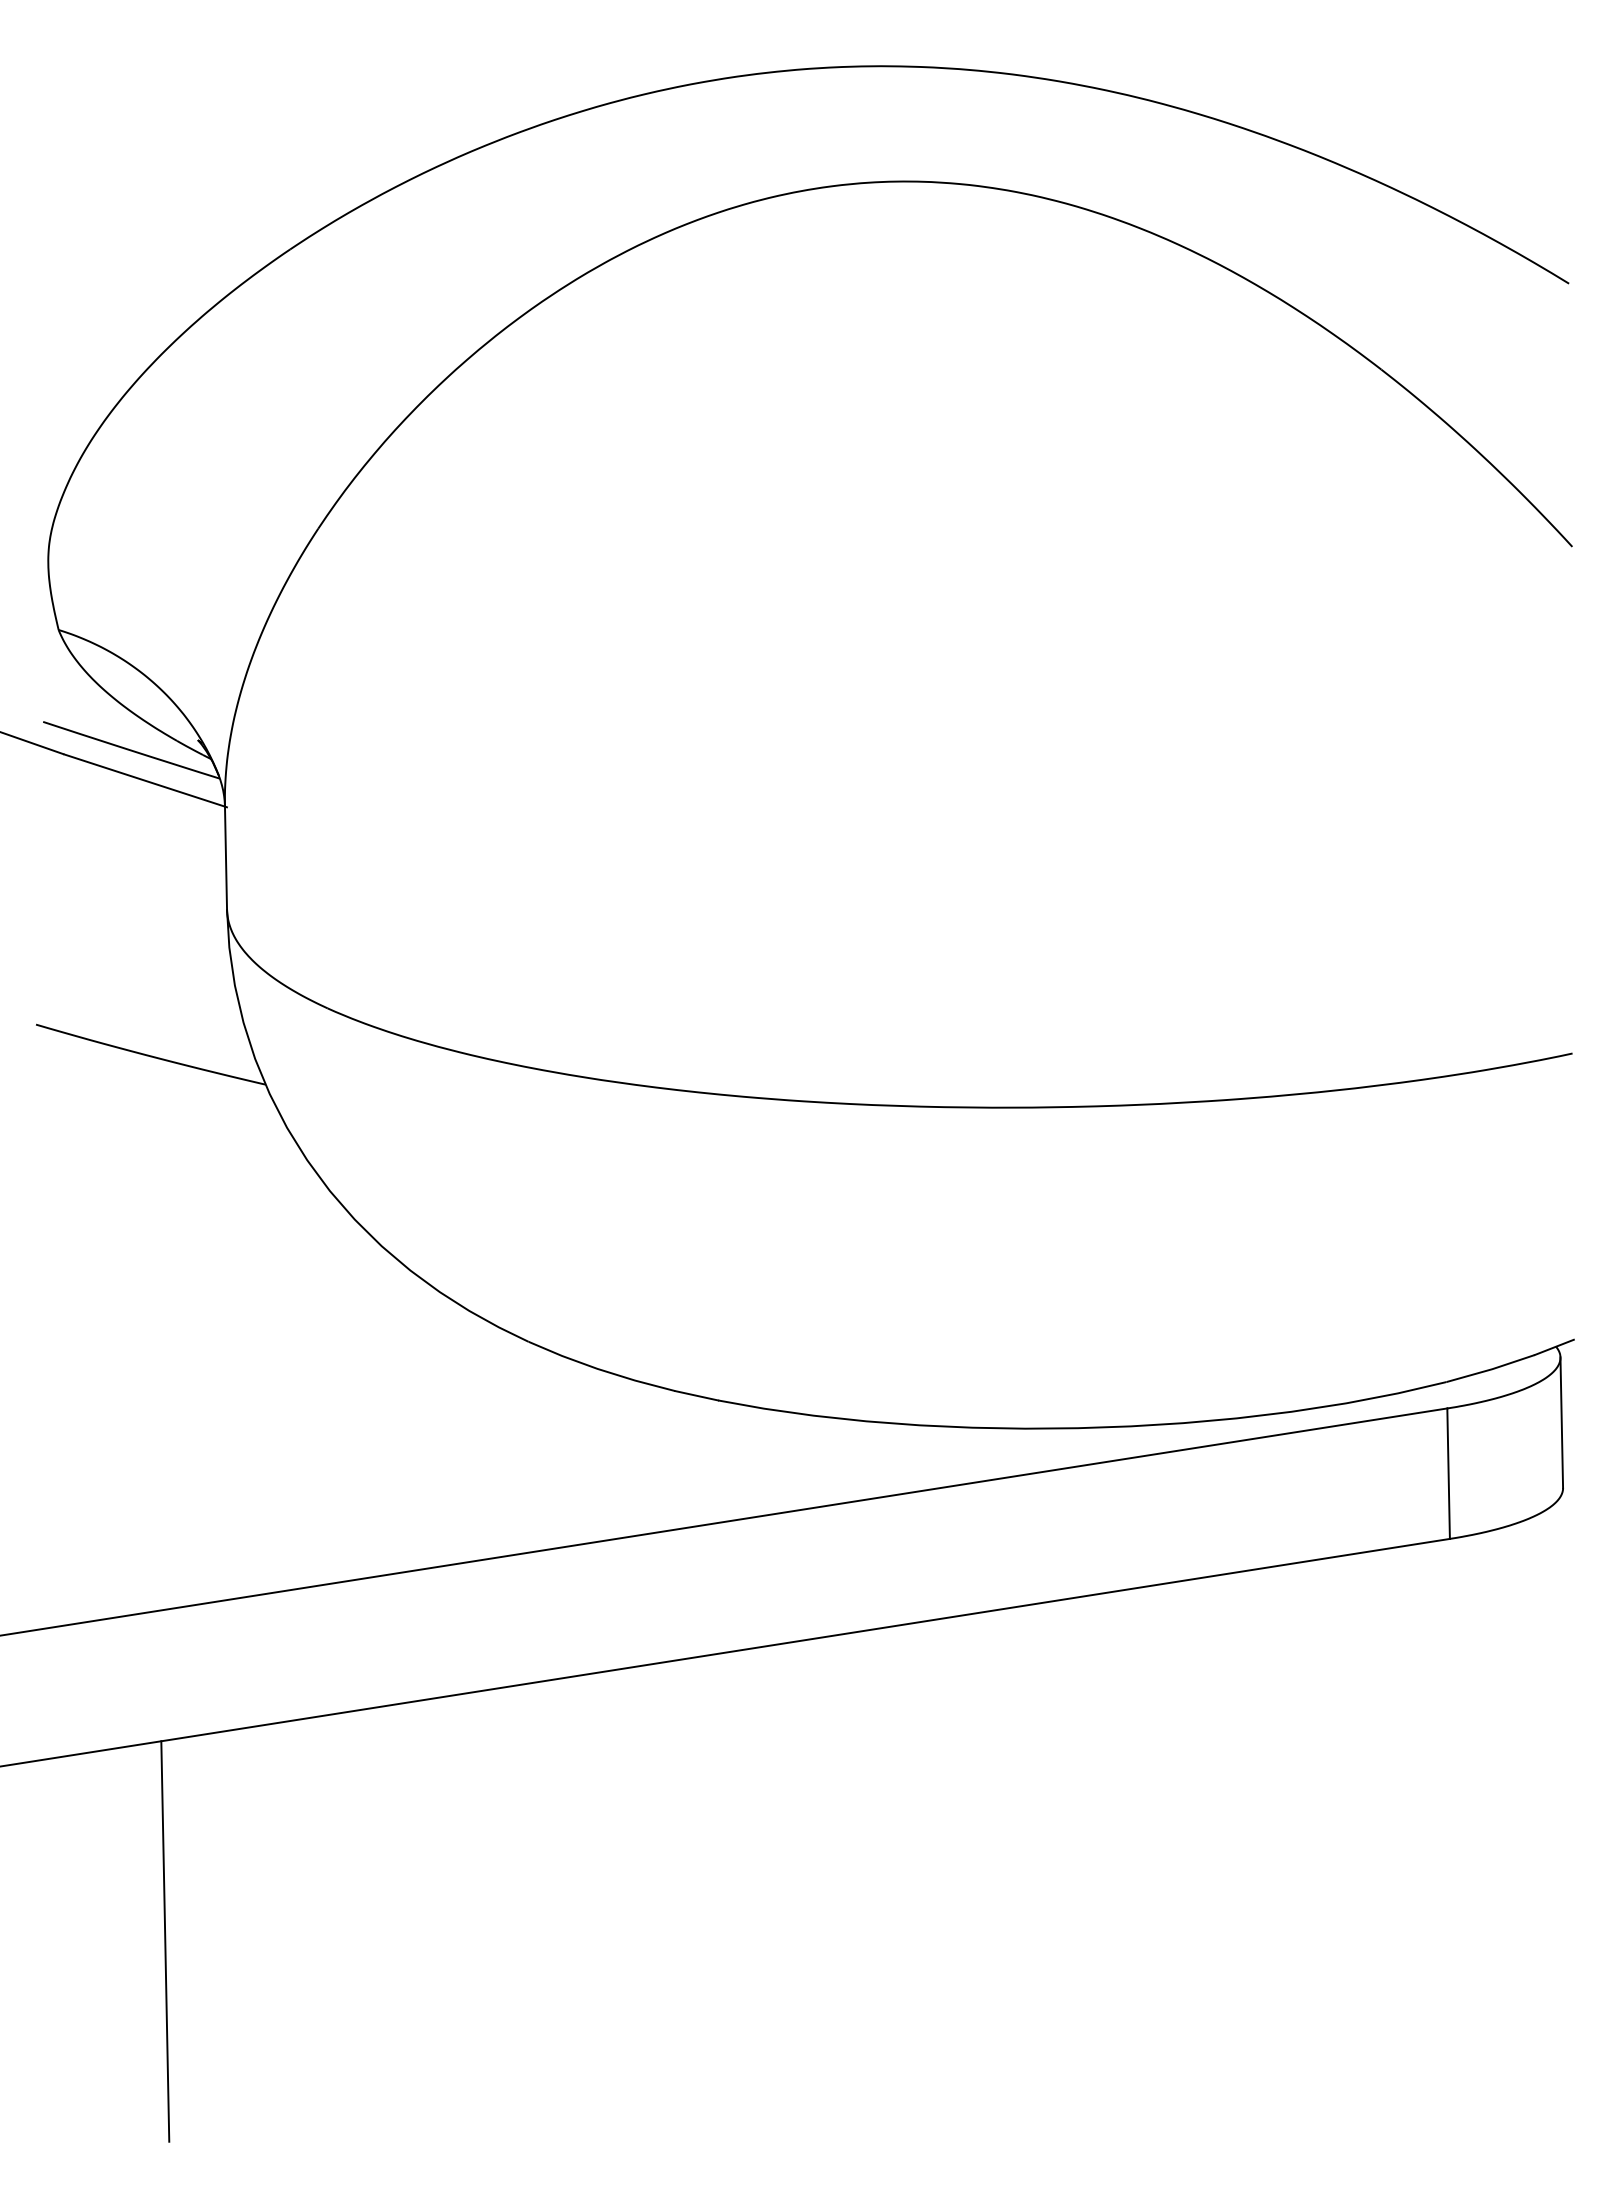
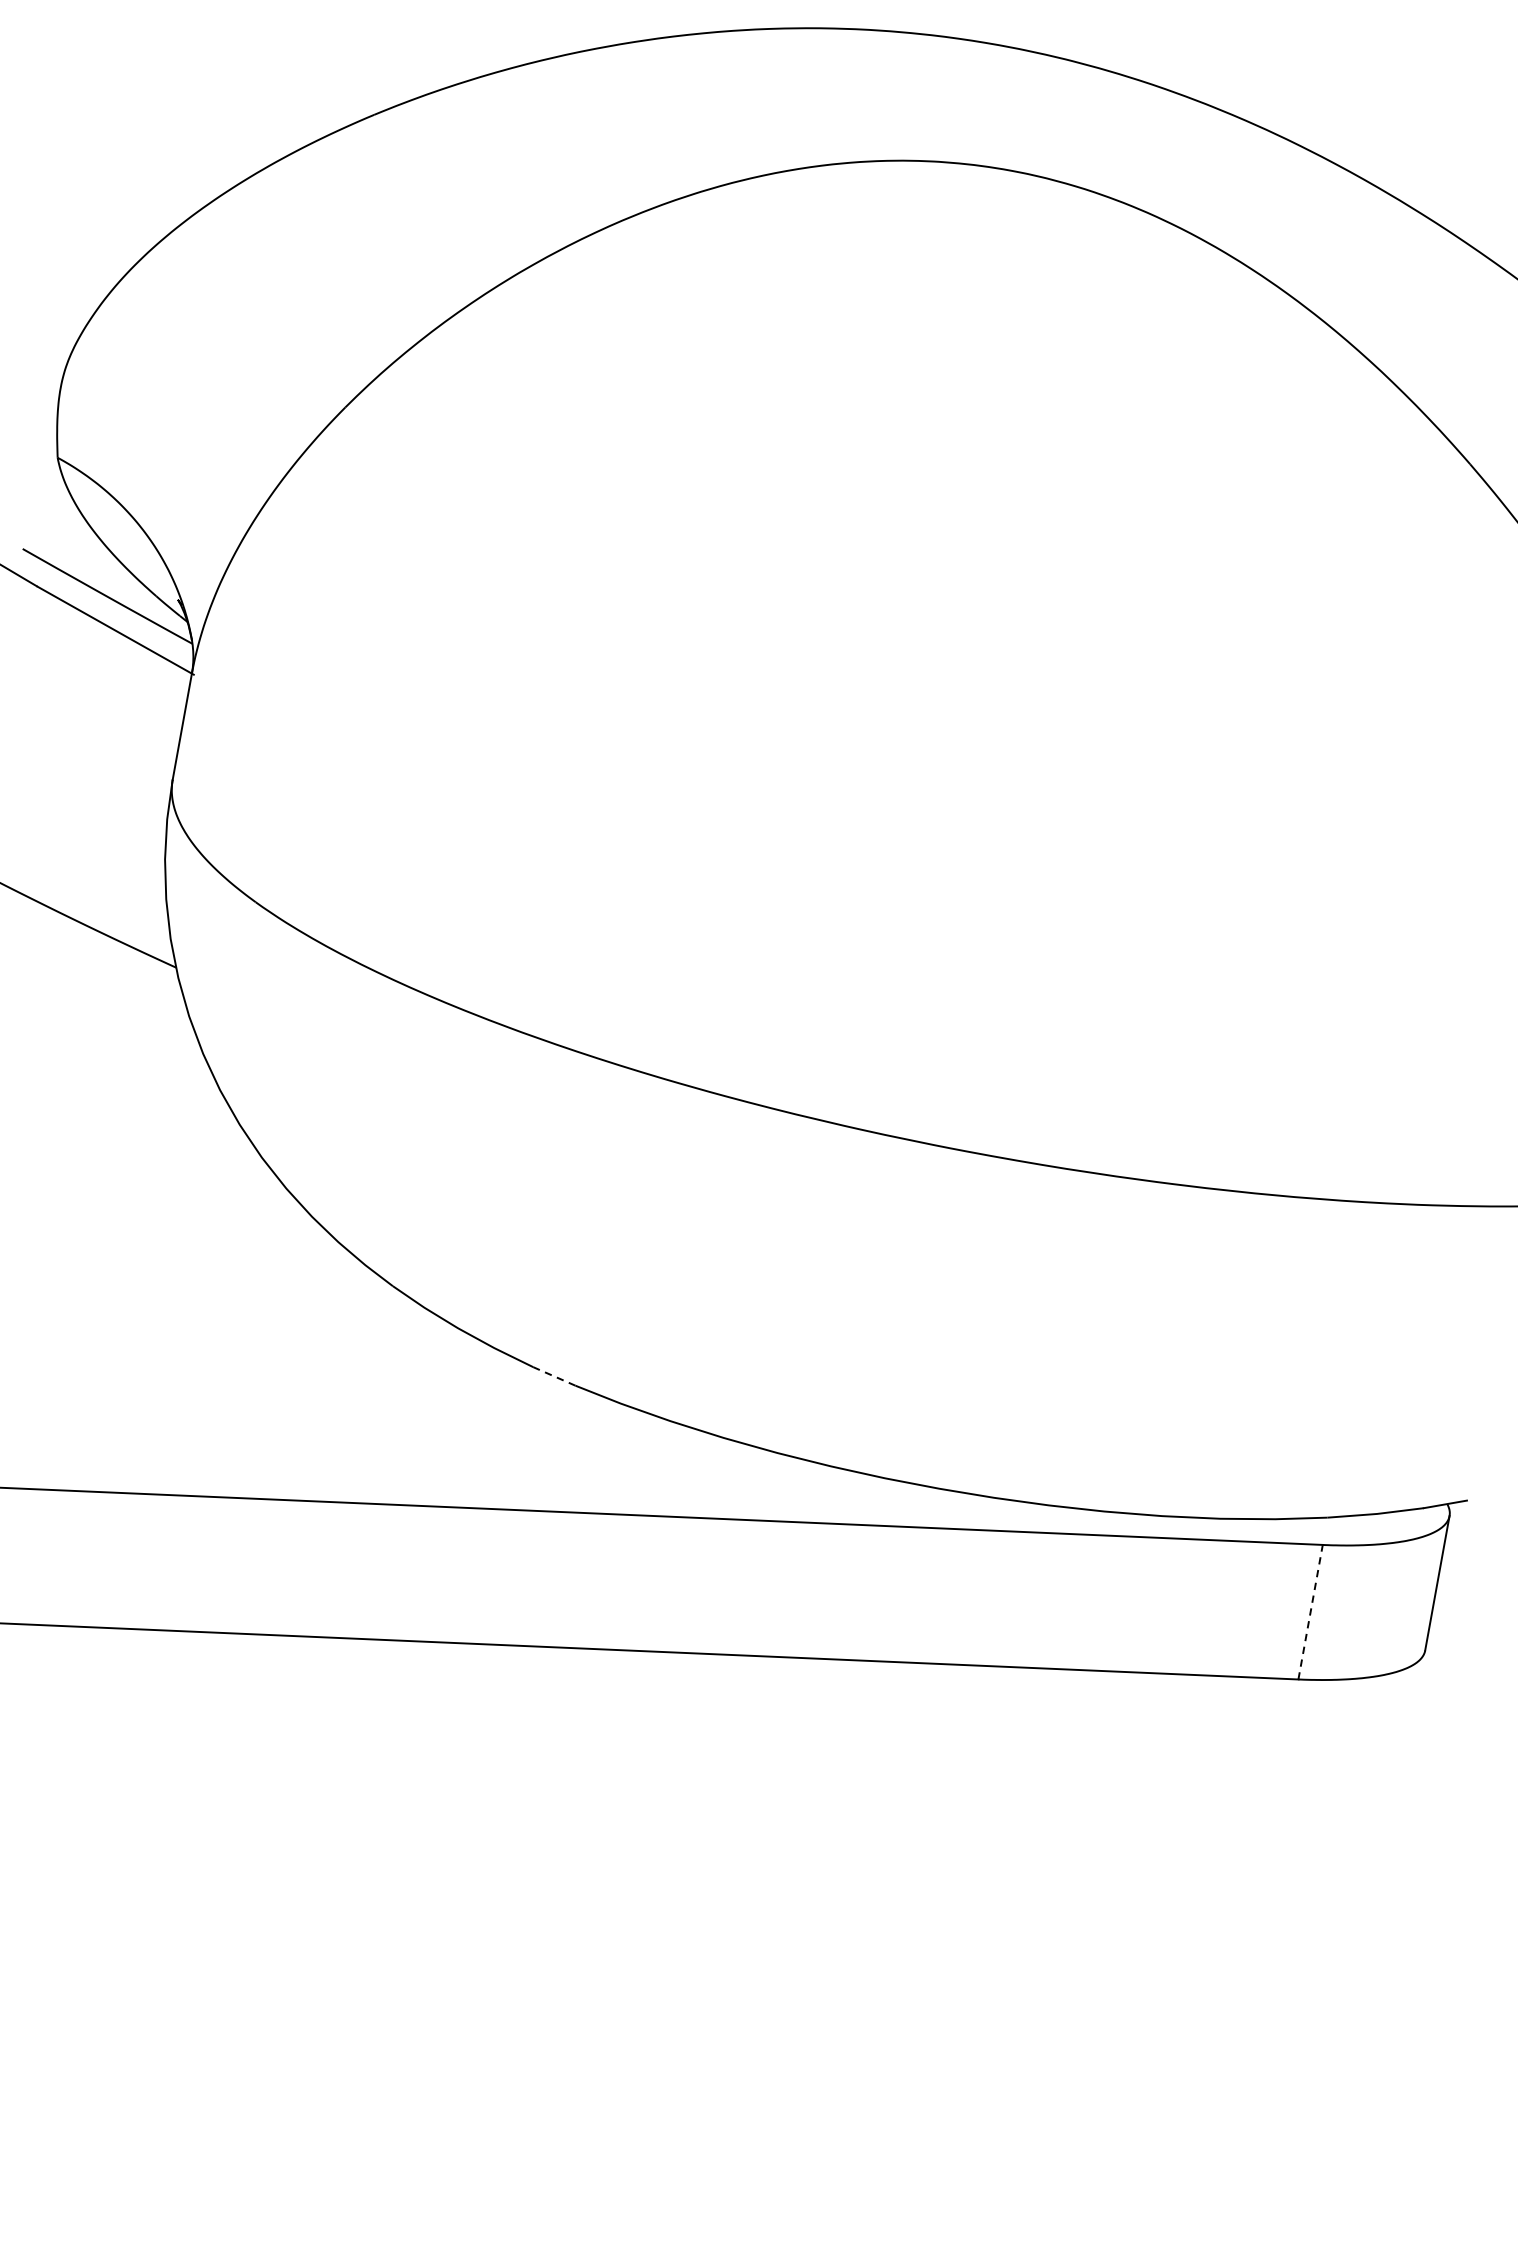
line: (696, 1395) -> (554, 1376), solid -> dashed
line: (1448, 1473) -> (1310, 1611), solid -> dashed

